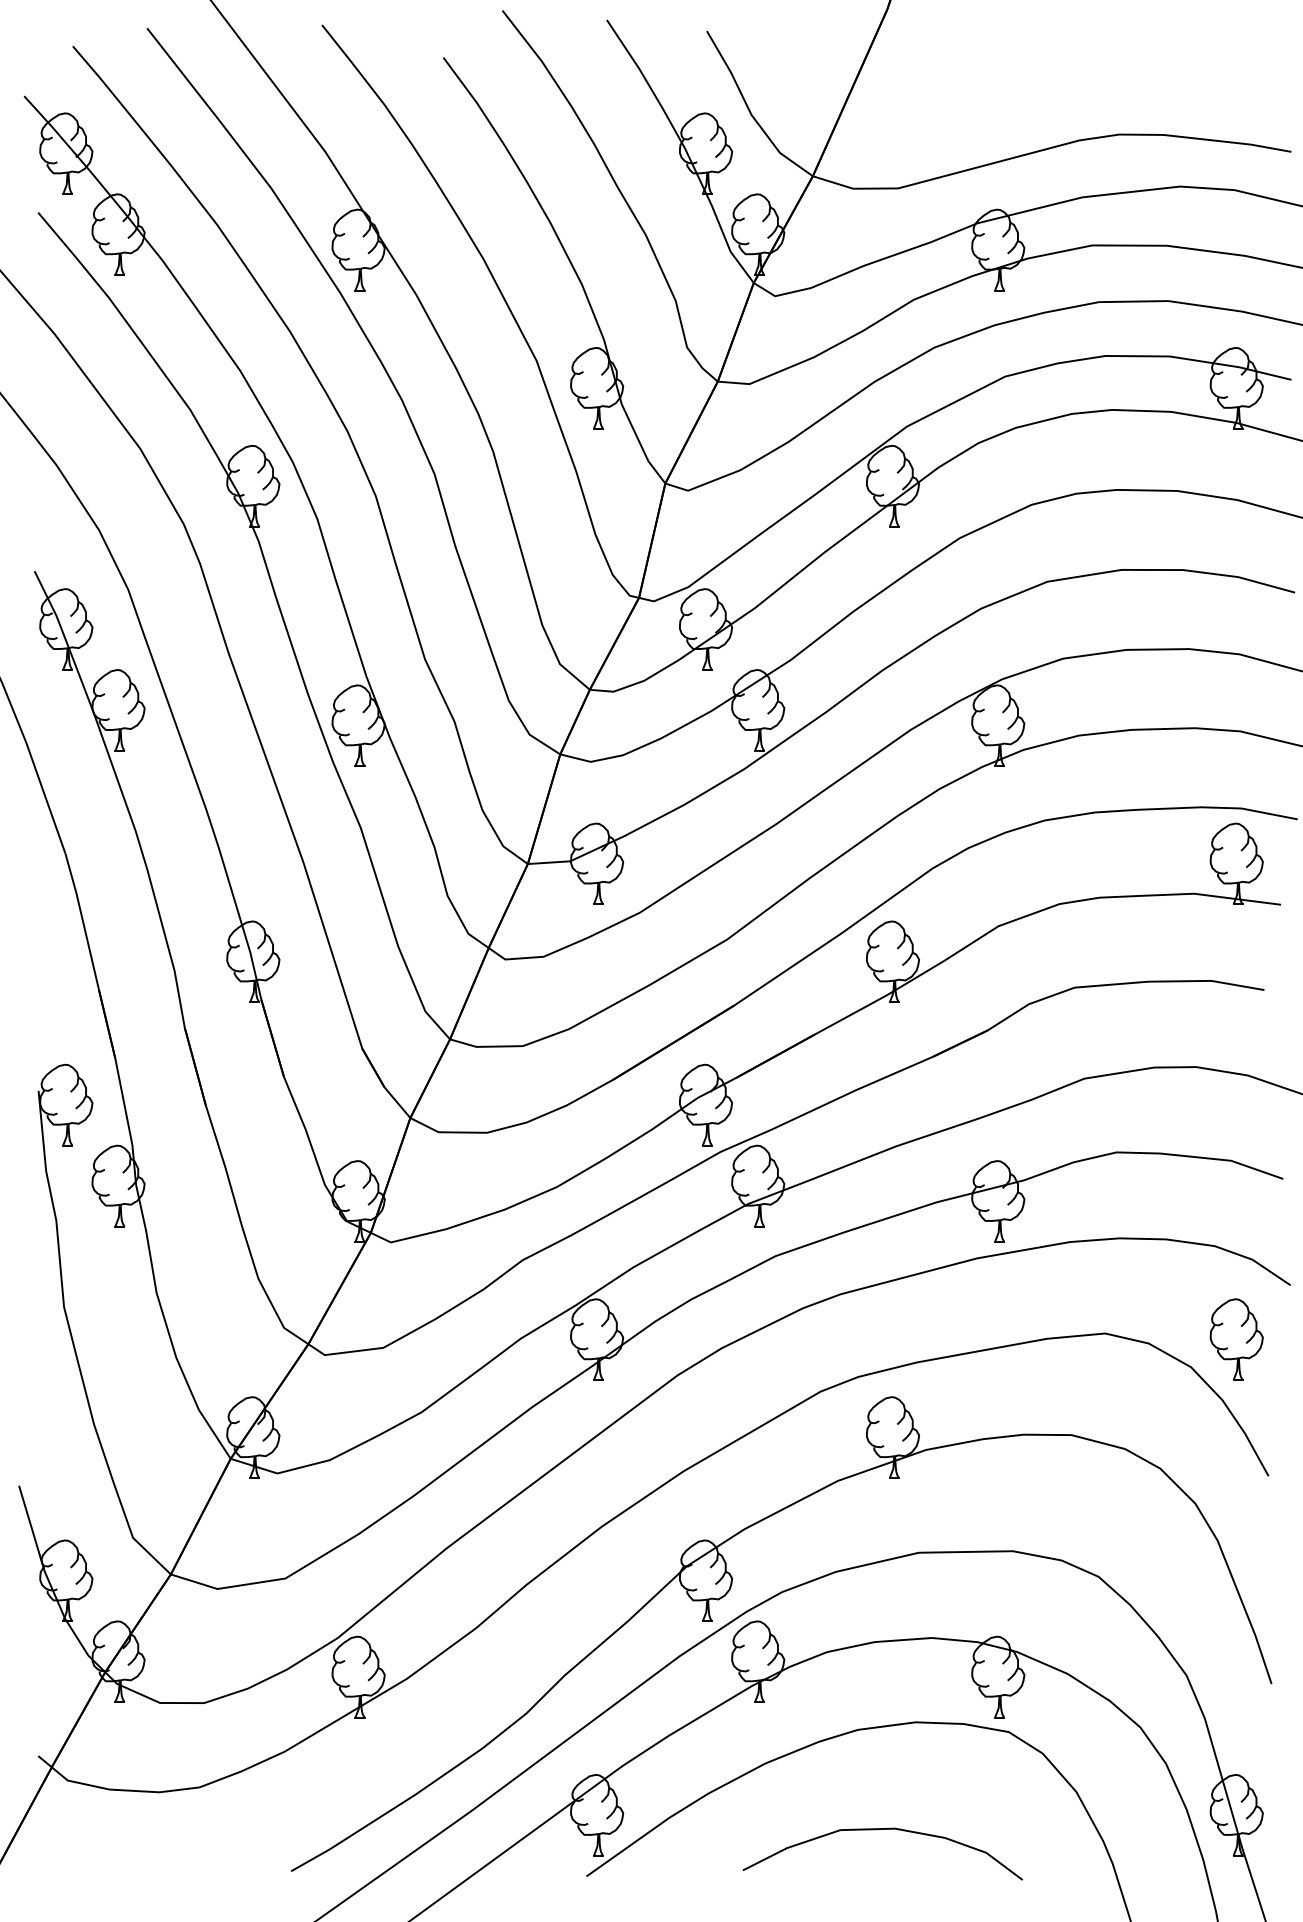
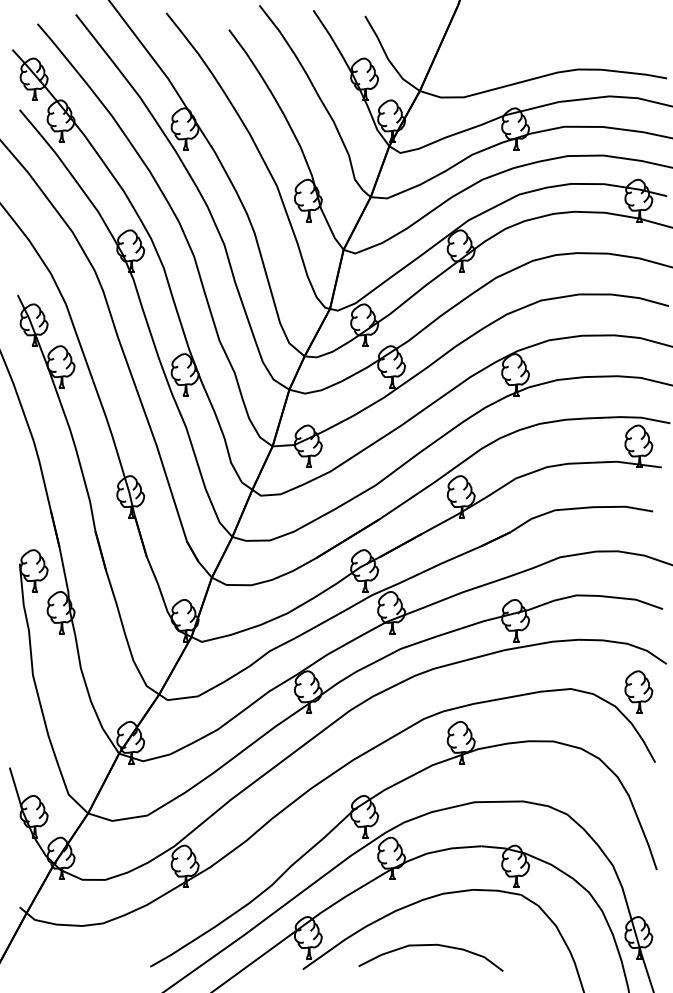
curve: (881, 1830) -> (430, 945), moved

